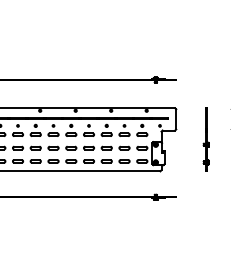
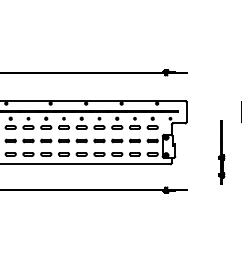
part: (206, 139) -> (221, 152), moved

